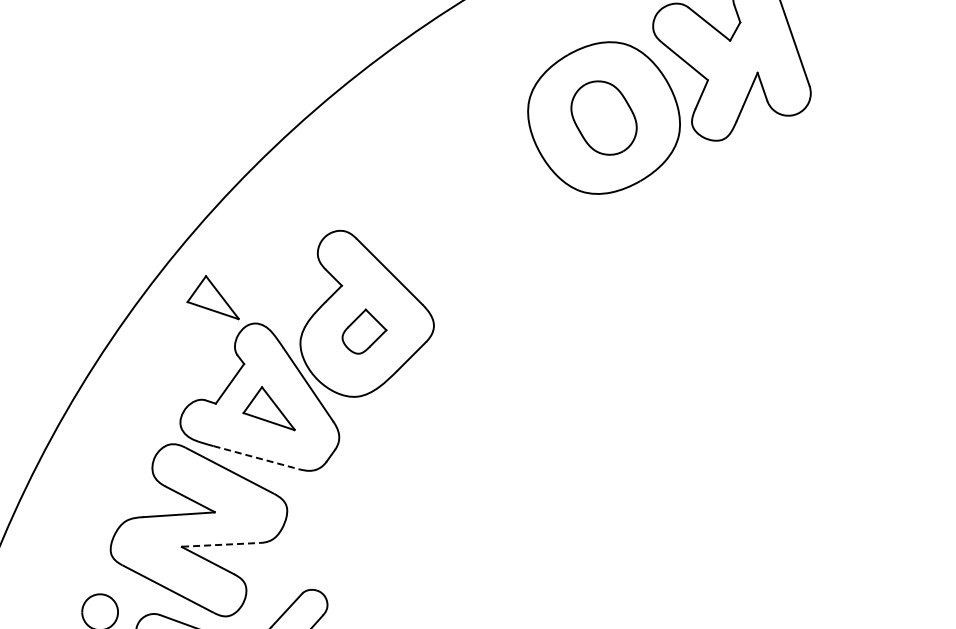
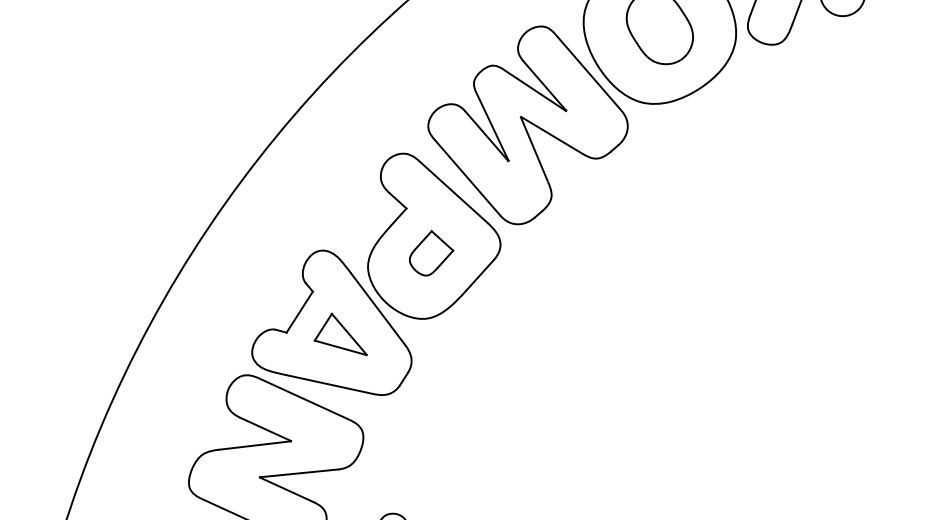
part: (466, 208) -> (527, 125), added
part: (212, 297) -> (277, 226), removed
line: (256, 457) -> (329, 384), dashed -> solid
line: (221, 544) -> (299, 473), dashed -> solid

